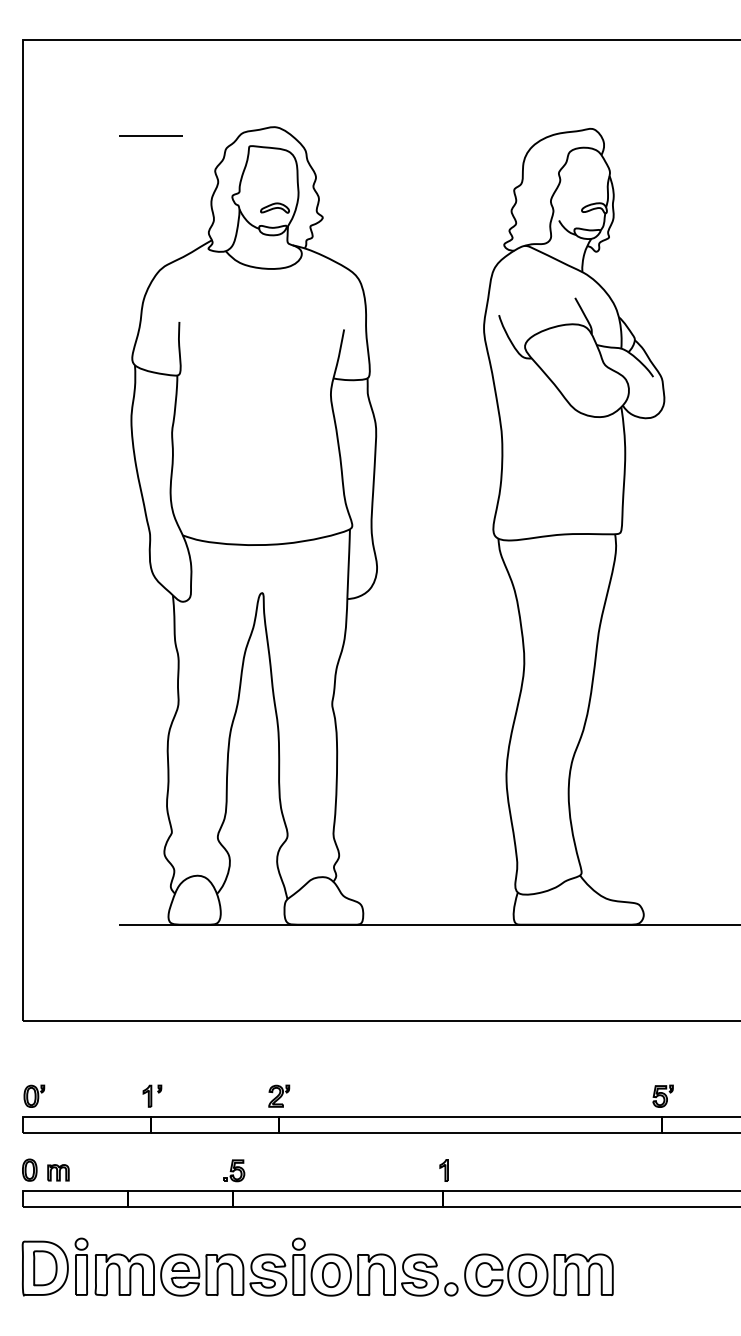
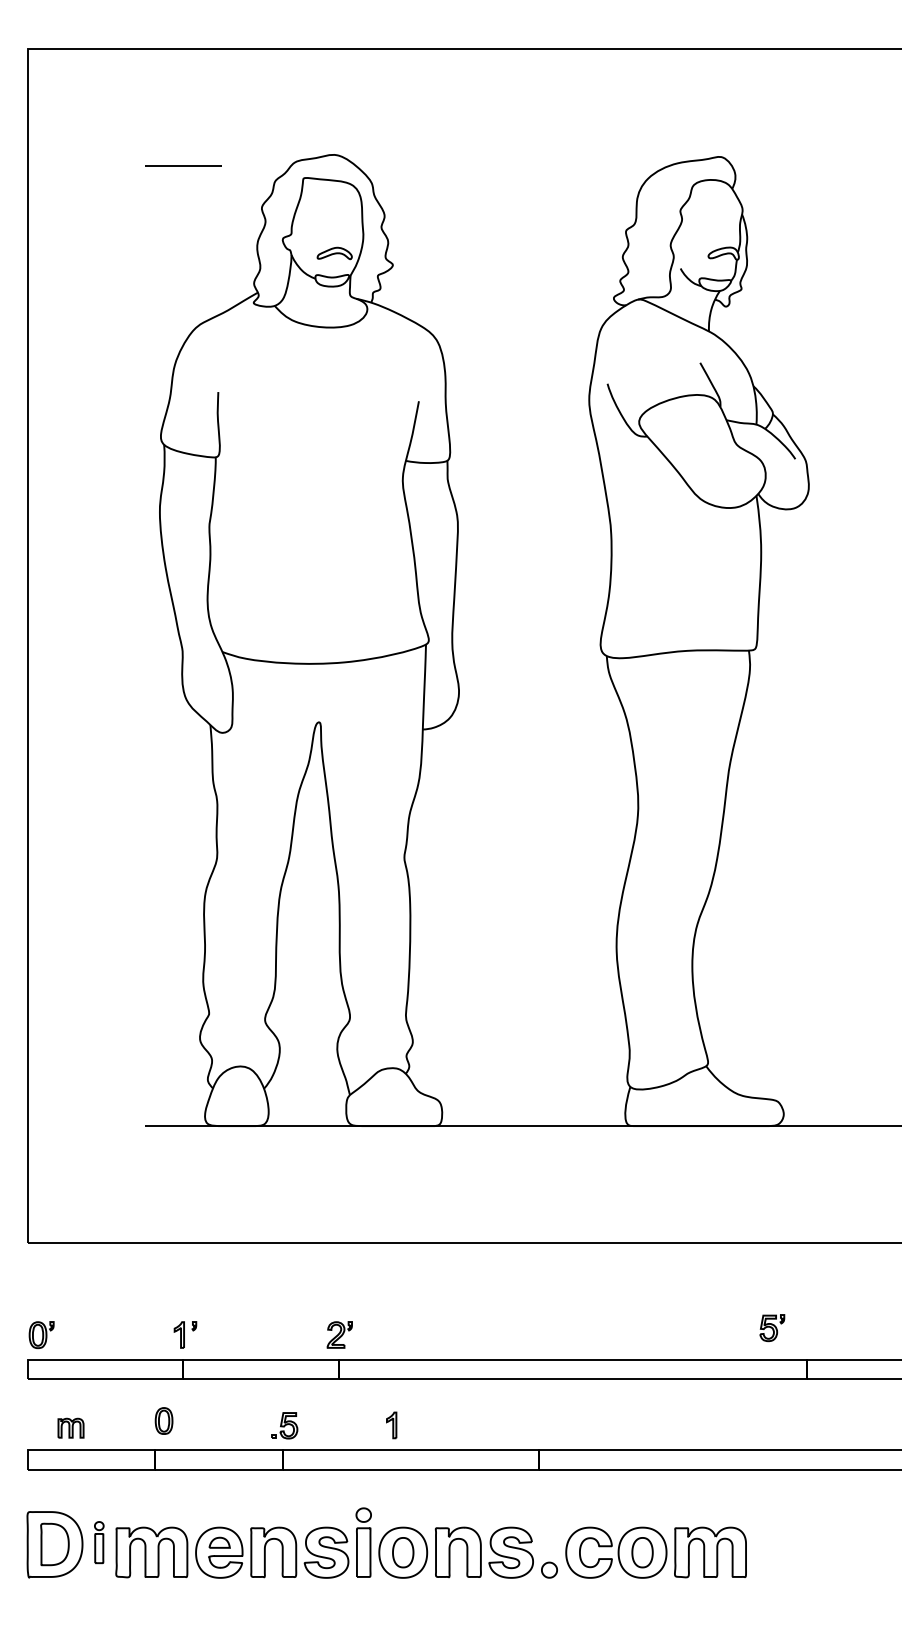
part: (663, 1096) -> (772, 1328), moved
part: (29, 1169) -> (163, 1420), moved
part: (443, 1170) -> (391, 1425), moved
part: (81, 1266) -> (99, 1542), size x0.6

